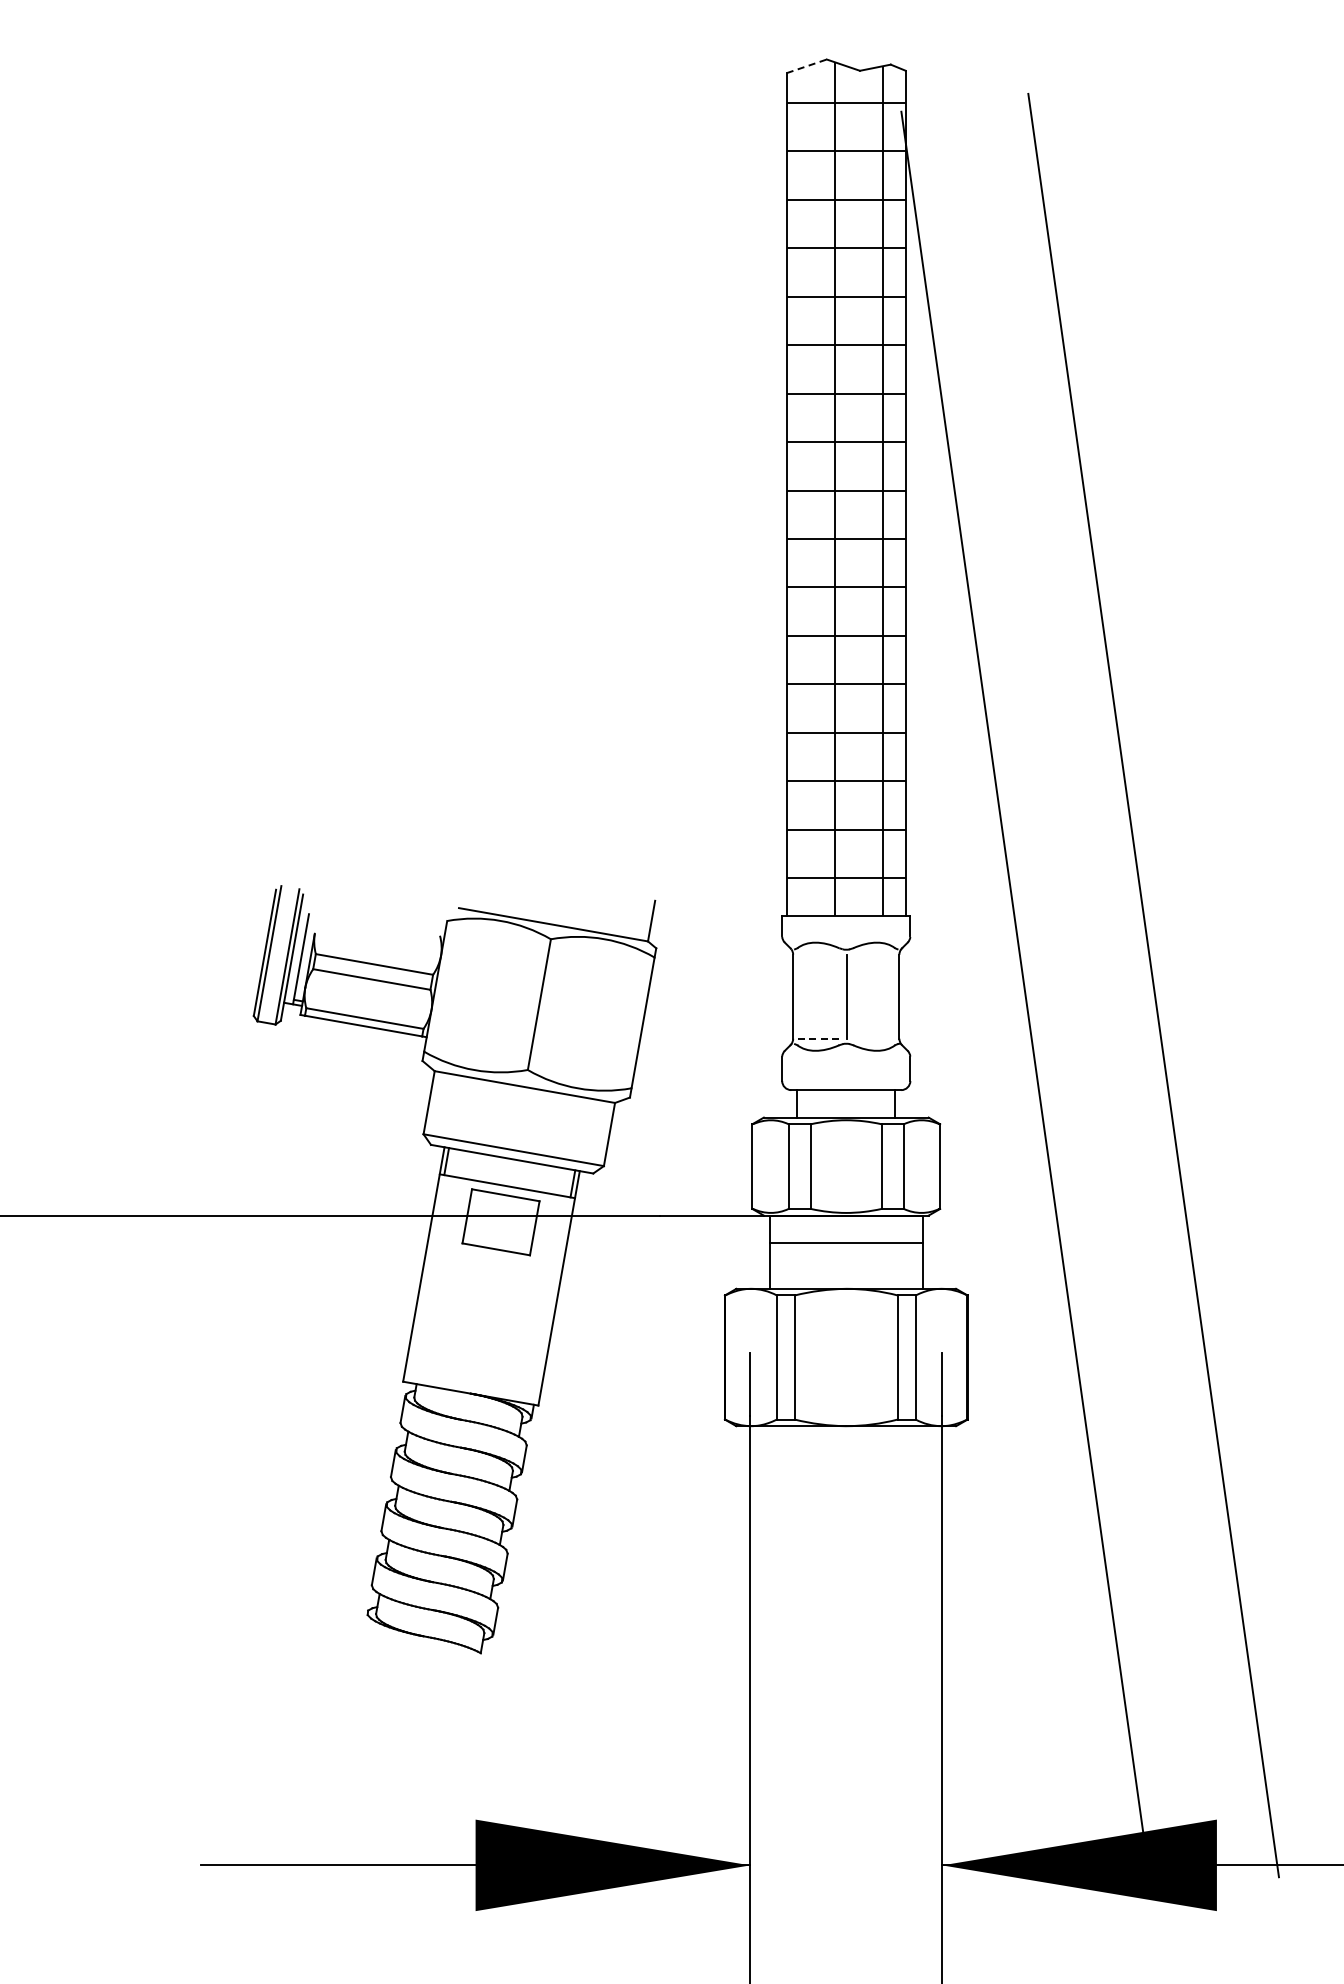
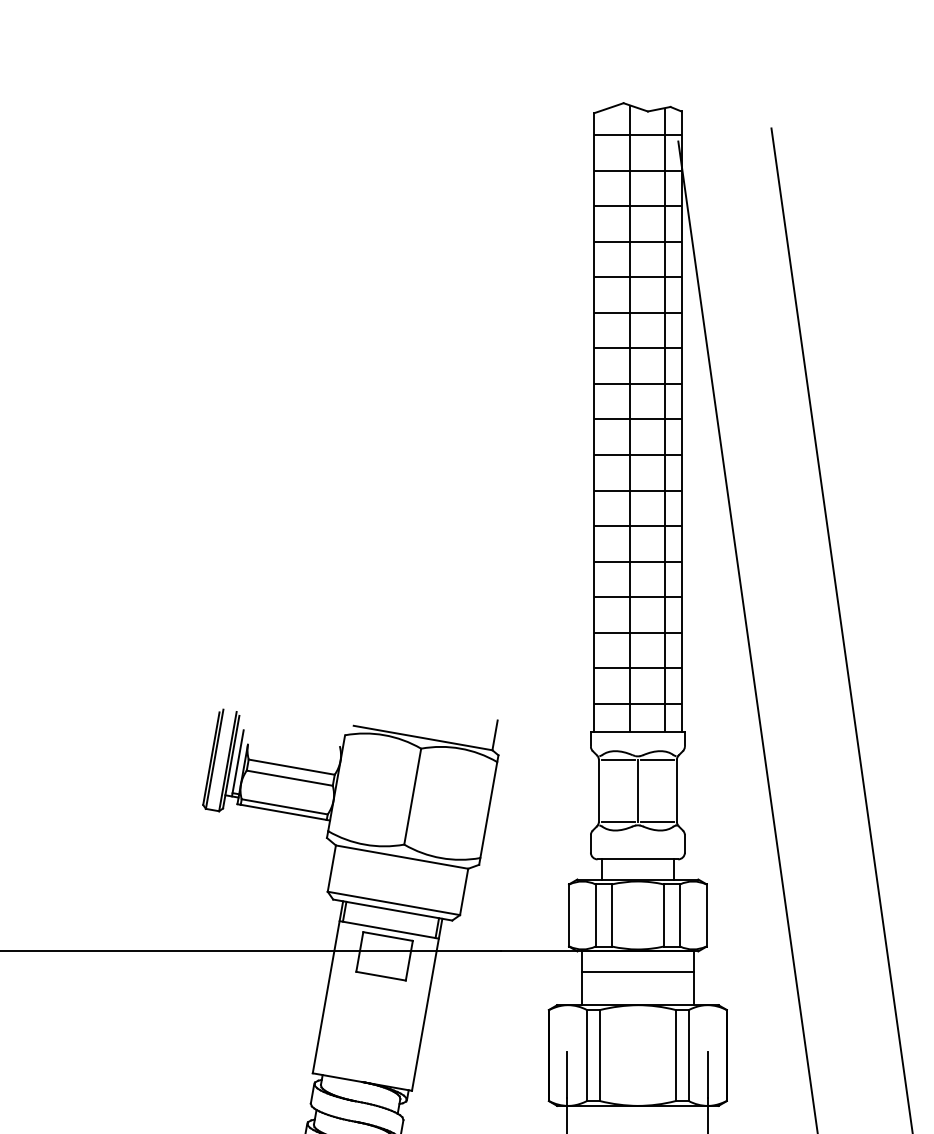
line: (807, 66) -> (609, 108), dashed -> solid
line: (819, 954) -> (618, 759), added
line: (872, 954) -> (657, 759), added
line: (819, 1038) -> (618, 821), dashed -> solid
line: (872, 1038) -> (657, 821), added

